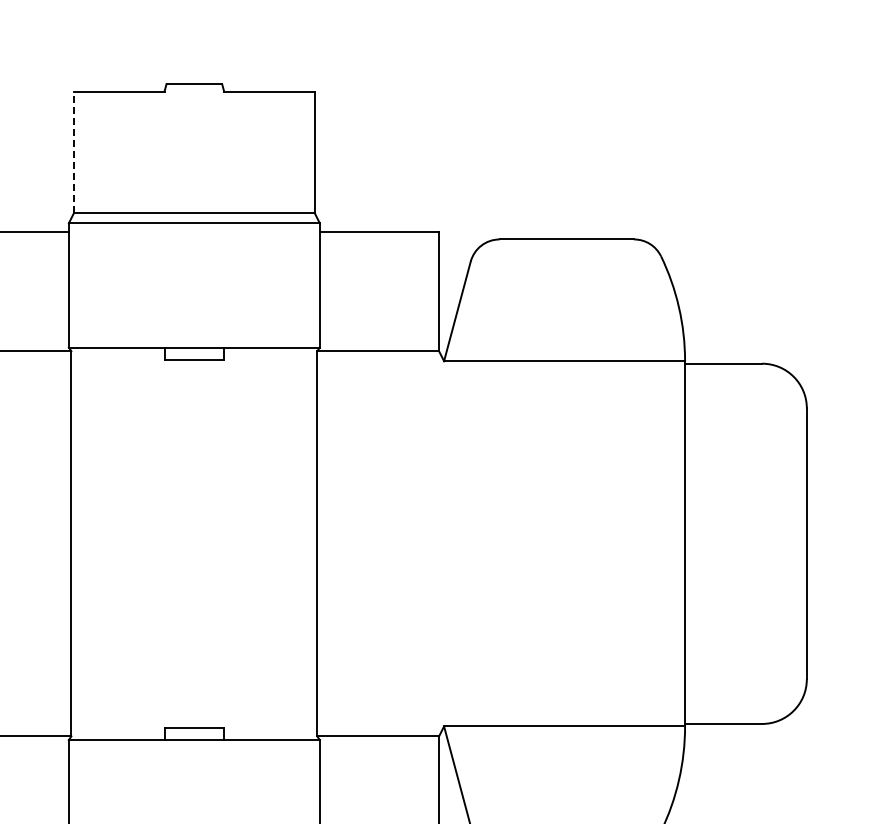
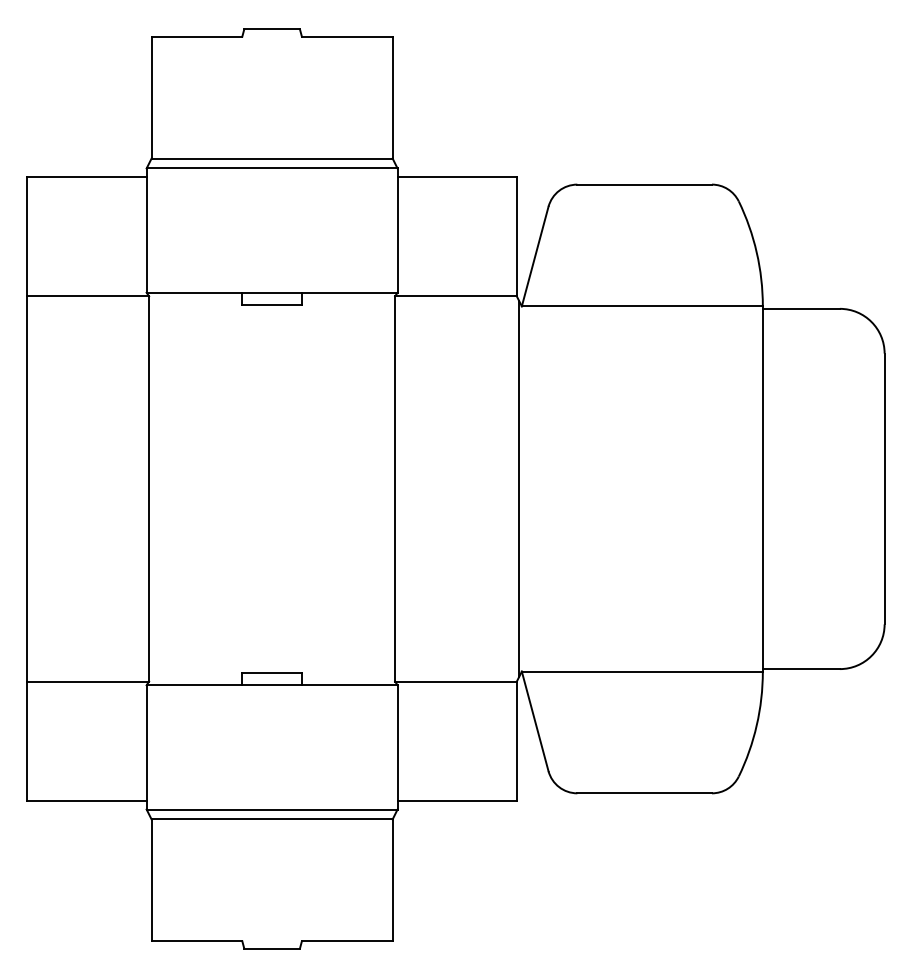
line: (73, 152) -> (151, 97), dashed -> solid
line: (441, 543) -> (519, 488), added

